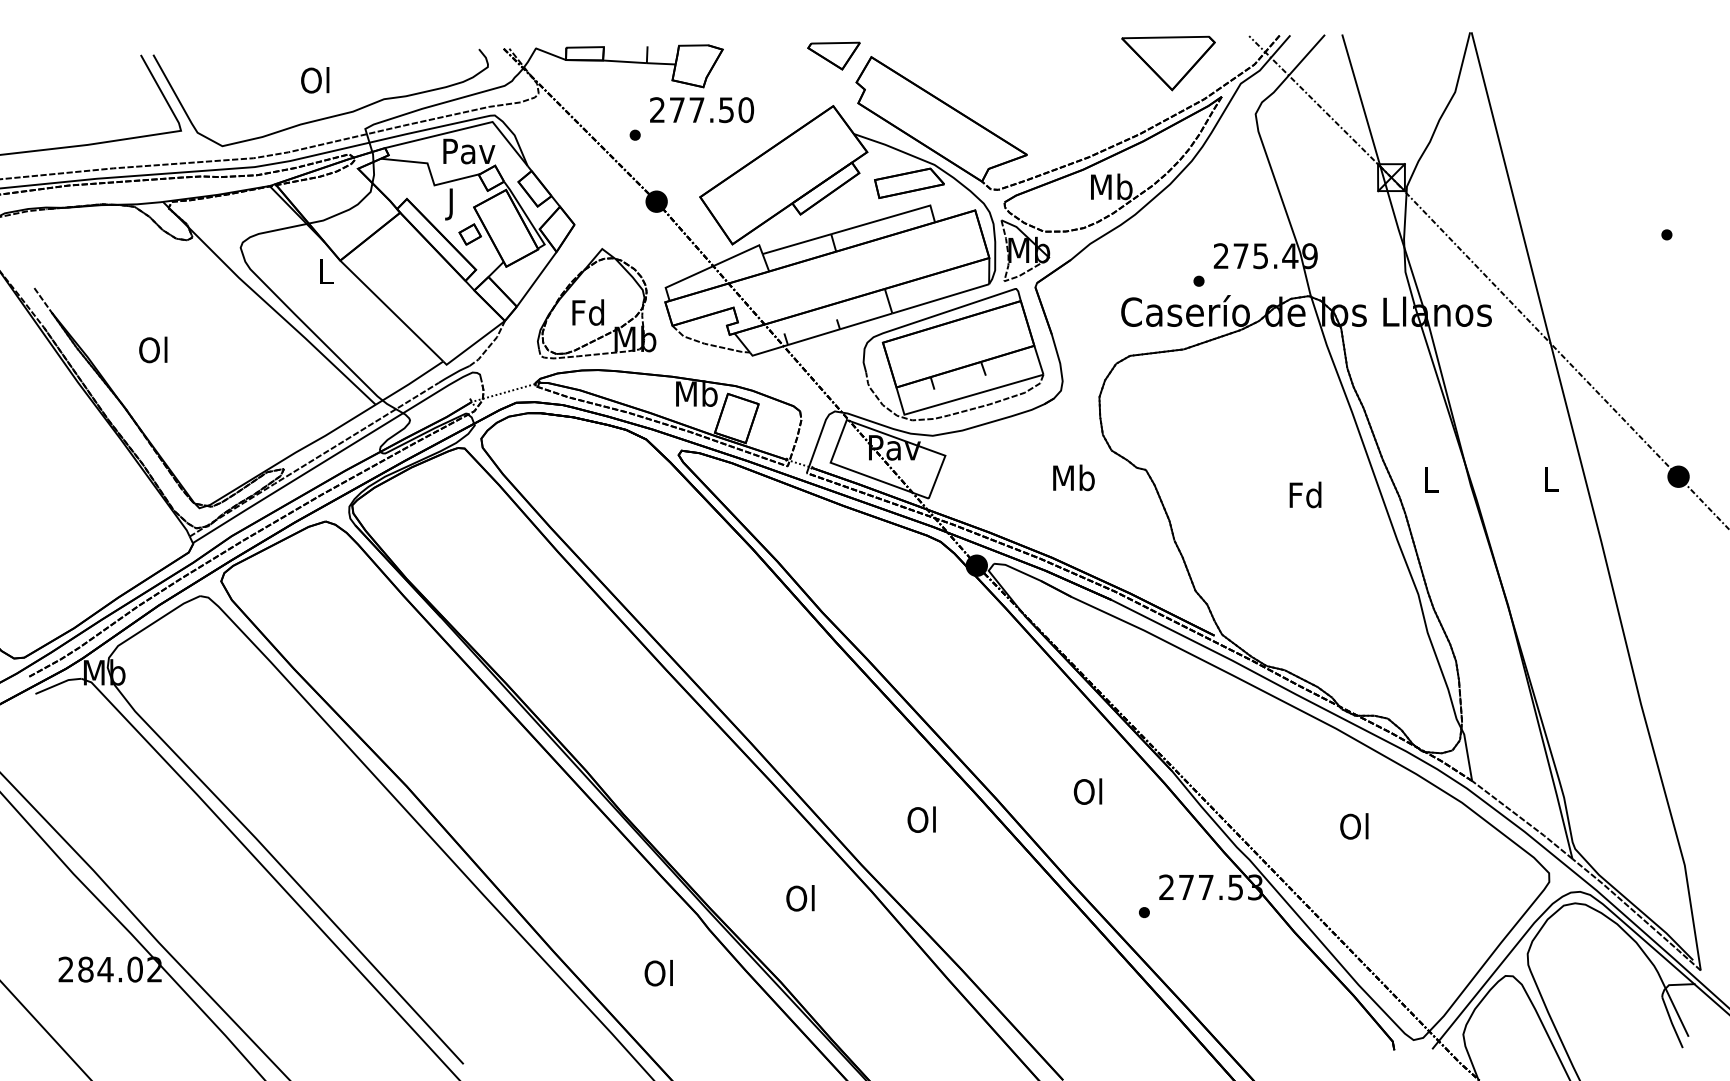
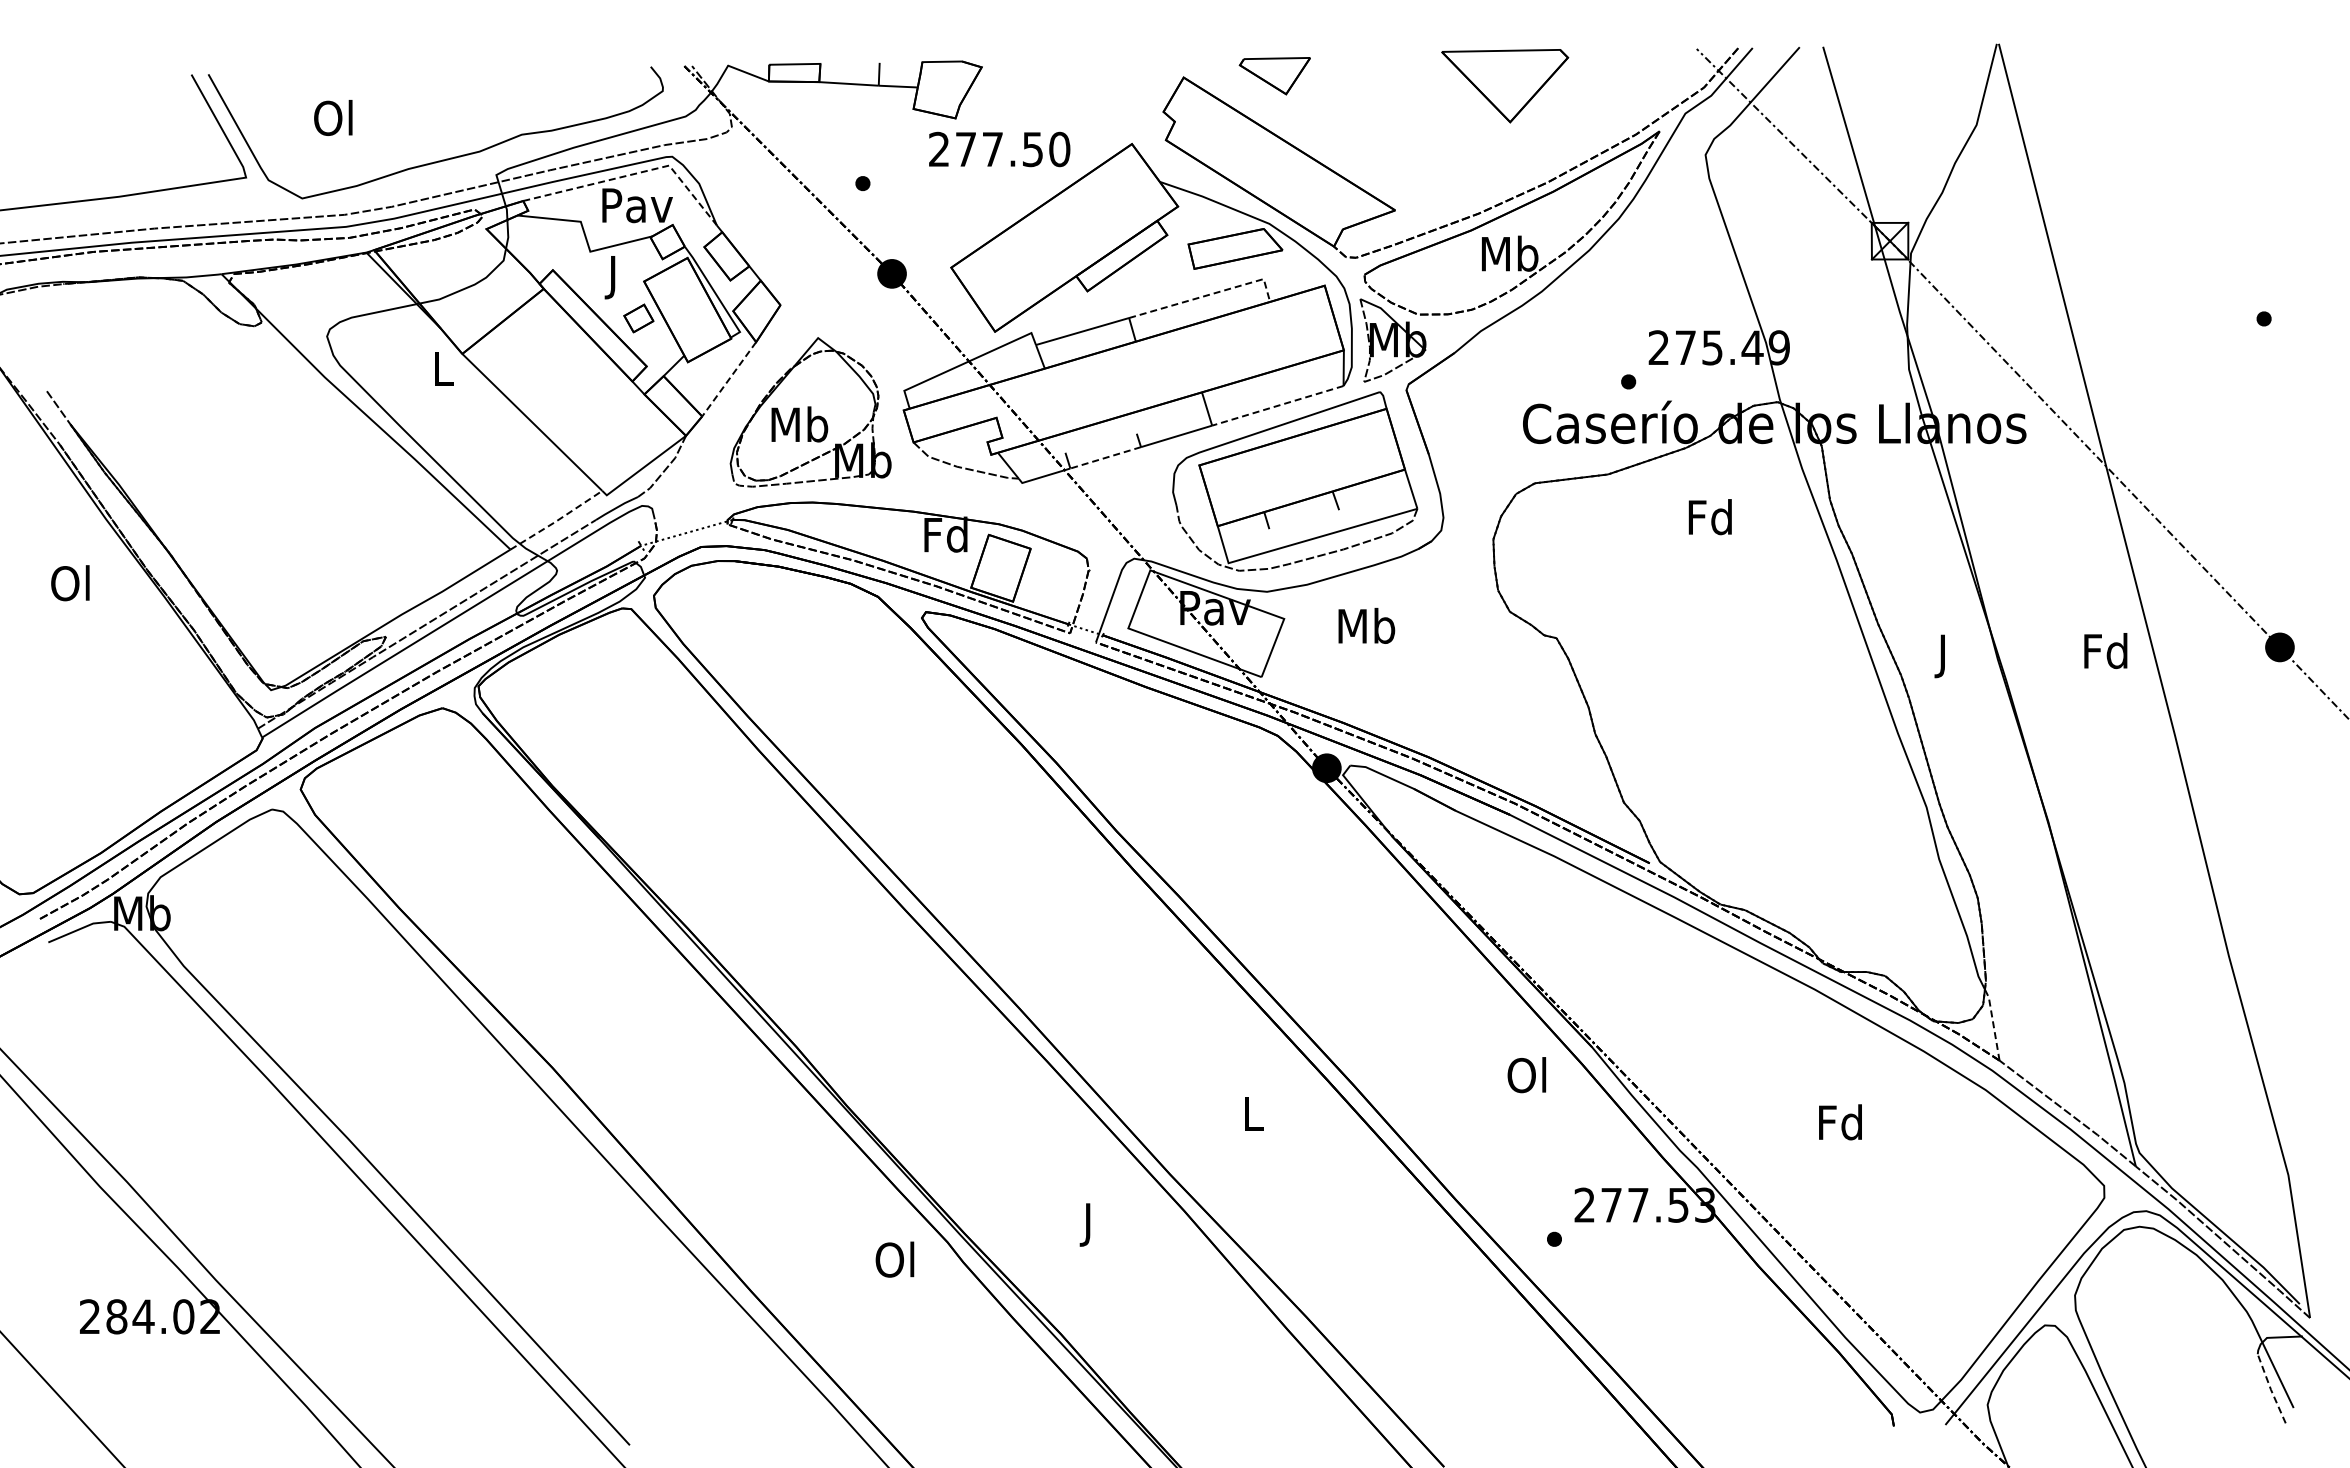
part: (833, 56) -> (1274, 76), moved
part: (1168, 63) -> (1505, 86), moved
text: (315, 79) -> (333, 117), moved
text: (701, 110) -> (999, 149), moved
line: (467, 128) -> (634, 174), solid -> dashed
line: (889, 217) -> (1208, 295), solid -> dashed
line: (536, 279) -> (729, 379), solid -> dashed
line: (940, 298) -> (1277, 405), solid -> dashed
text: (588, 312) -> (799, 424), Fd -> Mb
line: (813, 336) -> (1105, 457), solid -> dashed
text: (153, 350) -> (70, 583), moved
line: (410, 383) -> (557, 520), solid -> dashed
text: (696, 393) -> (946, 534), Mb -> Fd
text: (1073, 477) -> (1366, 625), moved
text: (1550, 479) -> (2105, 651), L -> Fd
text: (1430, 483) -> (1943, 656), L -> J
text: (1304, 495) -> (1709, 517), moved
line: (1467, 754) -> (1993, 1024), solid -> dashed
text: (1087, 791) -> (1526, 1075), moved
text: (921, 819) -> (1251, 1113), Ol -> L
text: (1355, 826) -> (1840, 1122), Ol -> Fd
text: (800, 901) -> (1087, 1224), Ol -> J
text: (658, 973) -> (894, 1259), moved
line: (1671, 1023) -> (2270, 1389), solid -> dashed

